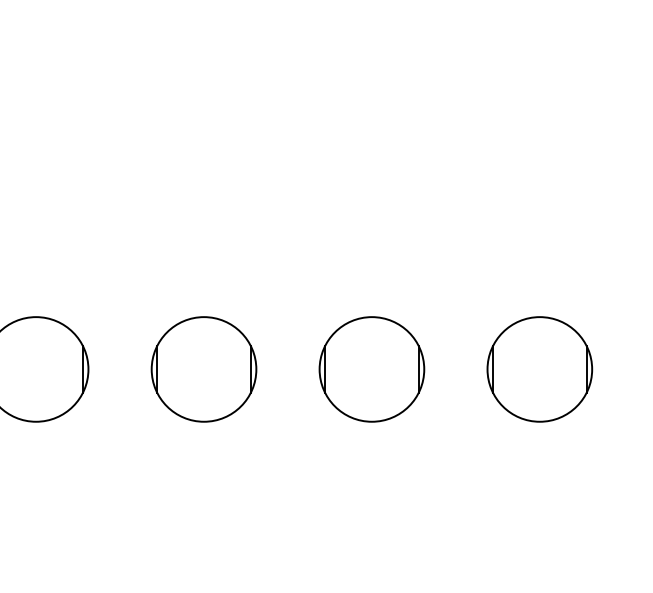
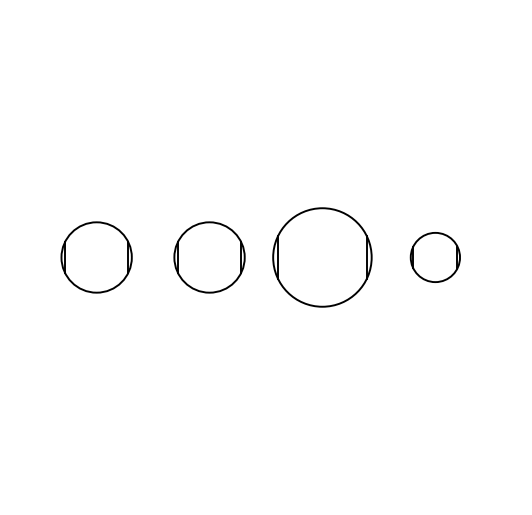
part: (372, 369) -> (322, 257), size x1.4
part: (540, 369) -> (435, 257), size x0.7

